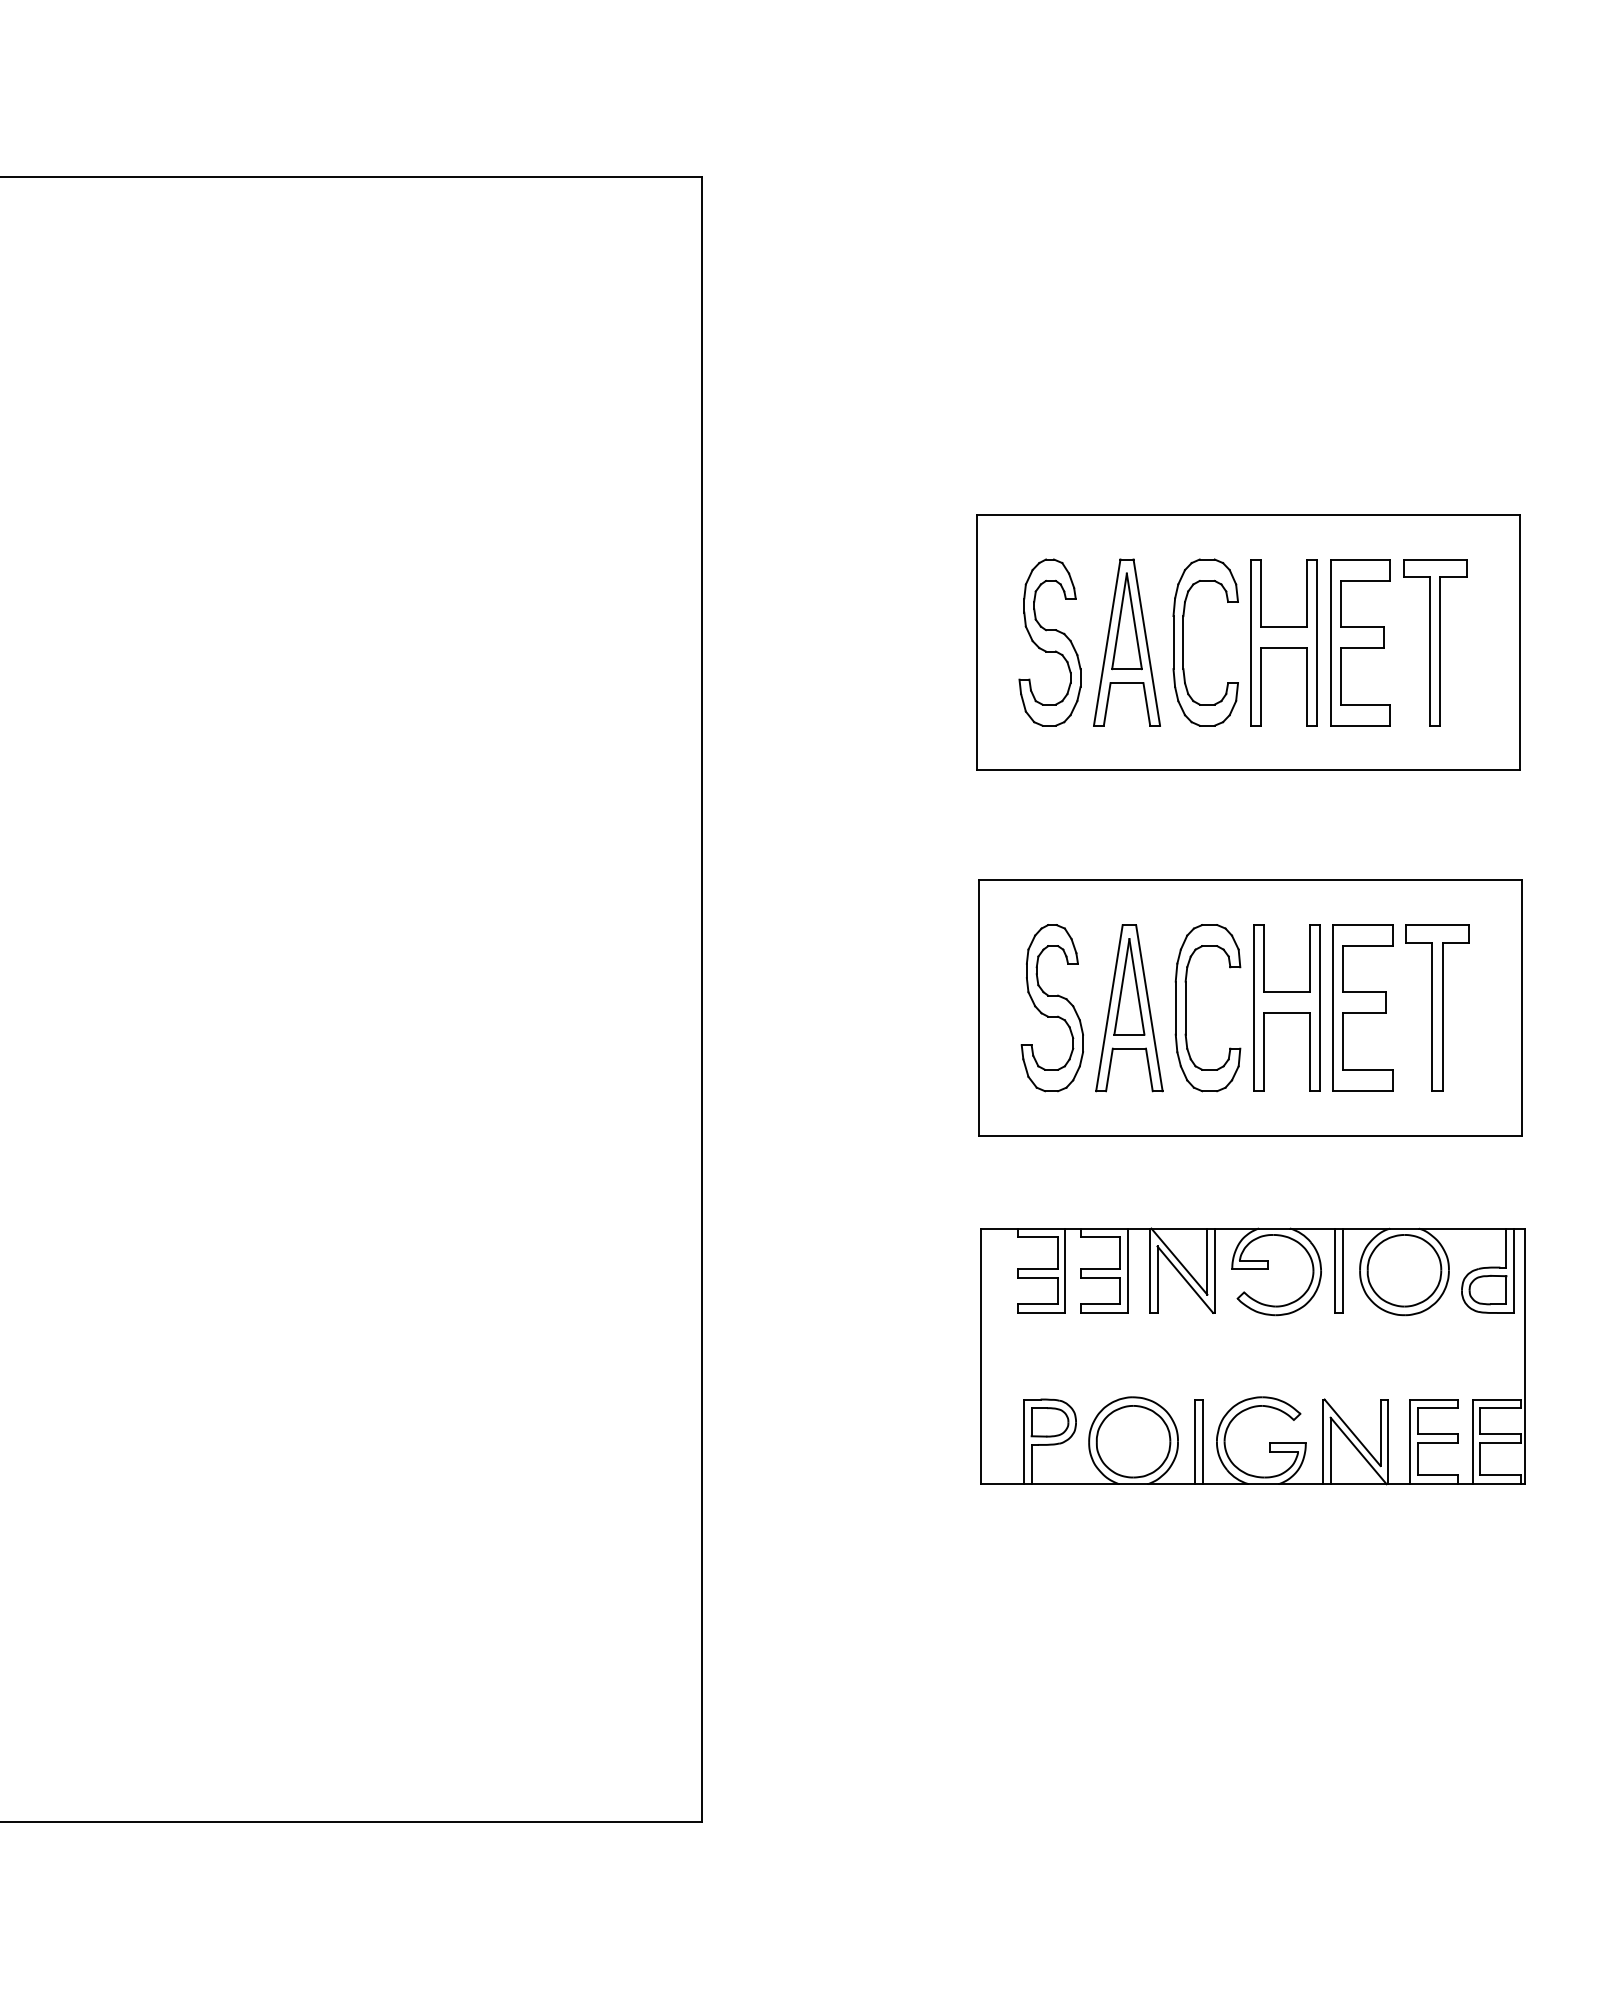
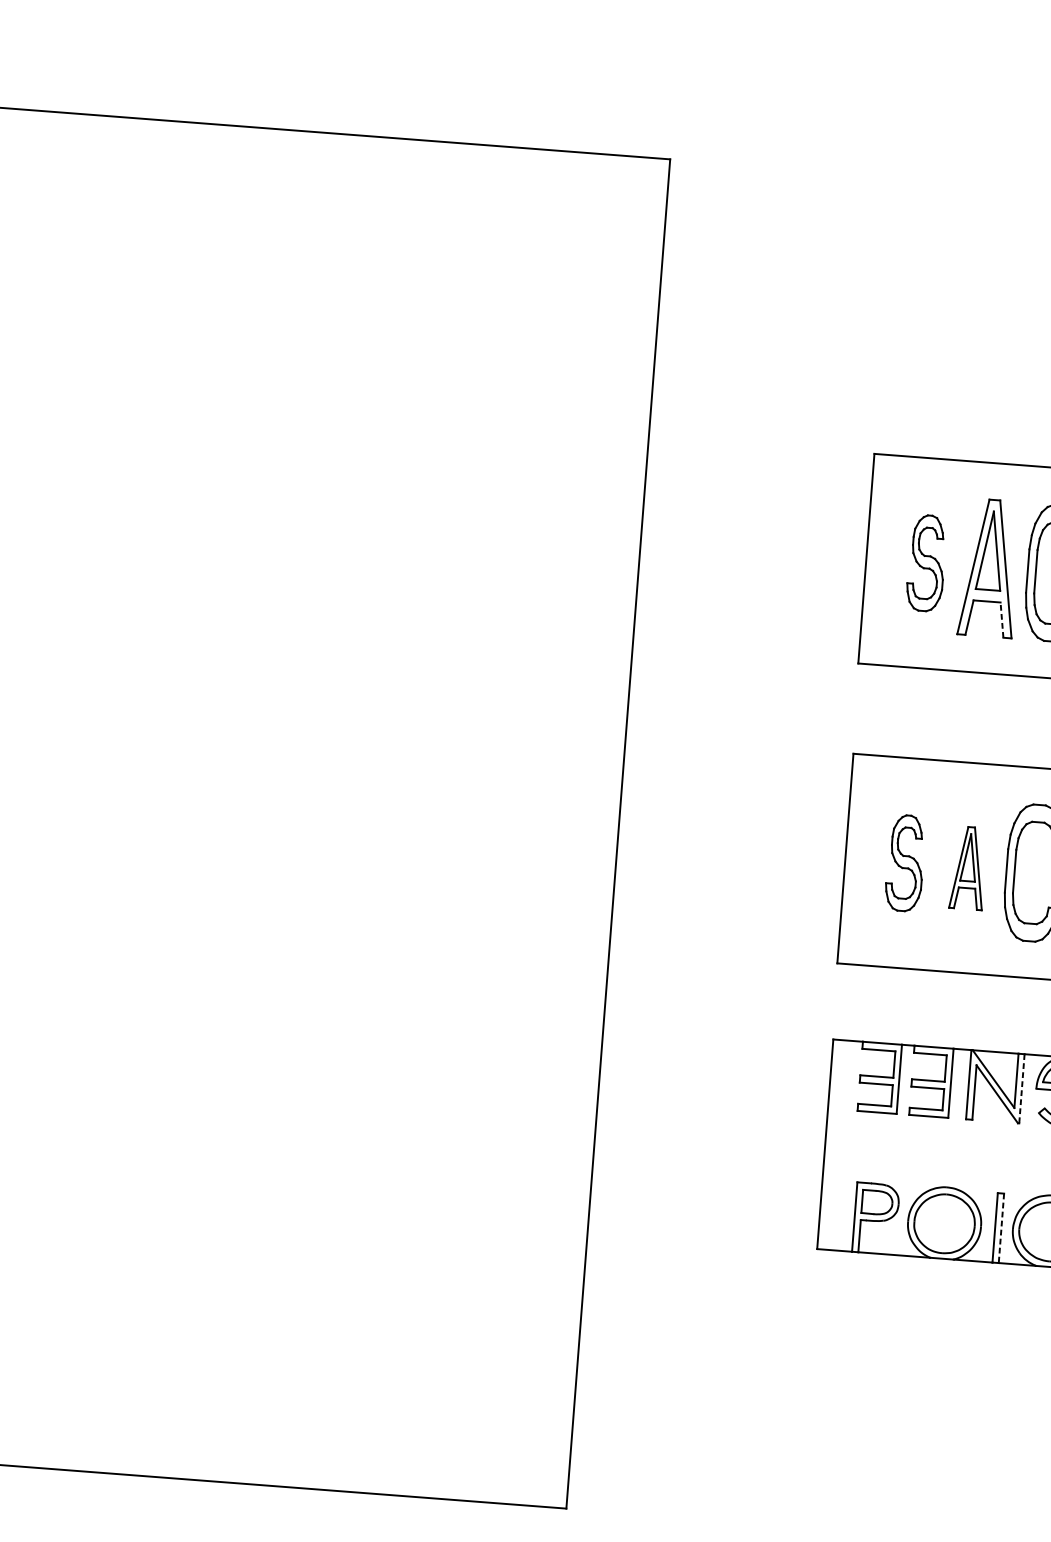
part: (1049, 642) -> (926, 563), size x0.7
line: (1146, 704) -> (1001, 620), solid -> dashed
part: (1051, 1008) -> (904, 863), size x0.7
part: (1129, 1008) -> (968, 868), size x0.6
line: (1214, 1271) -> (1021, 1089), solid -> dashed
line: (1202, 1442) -> (1001, 1228), solid -> dashed

